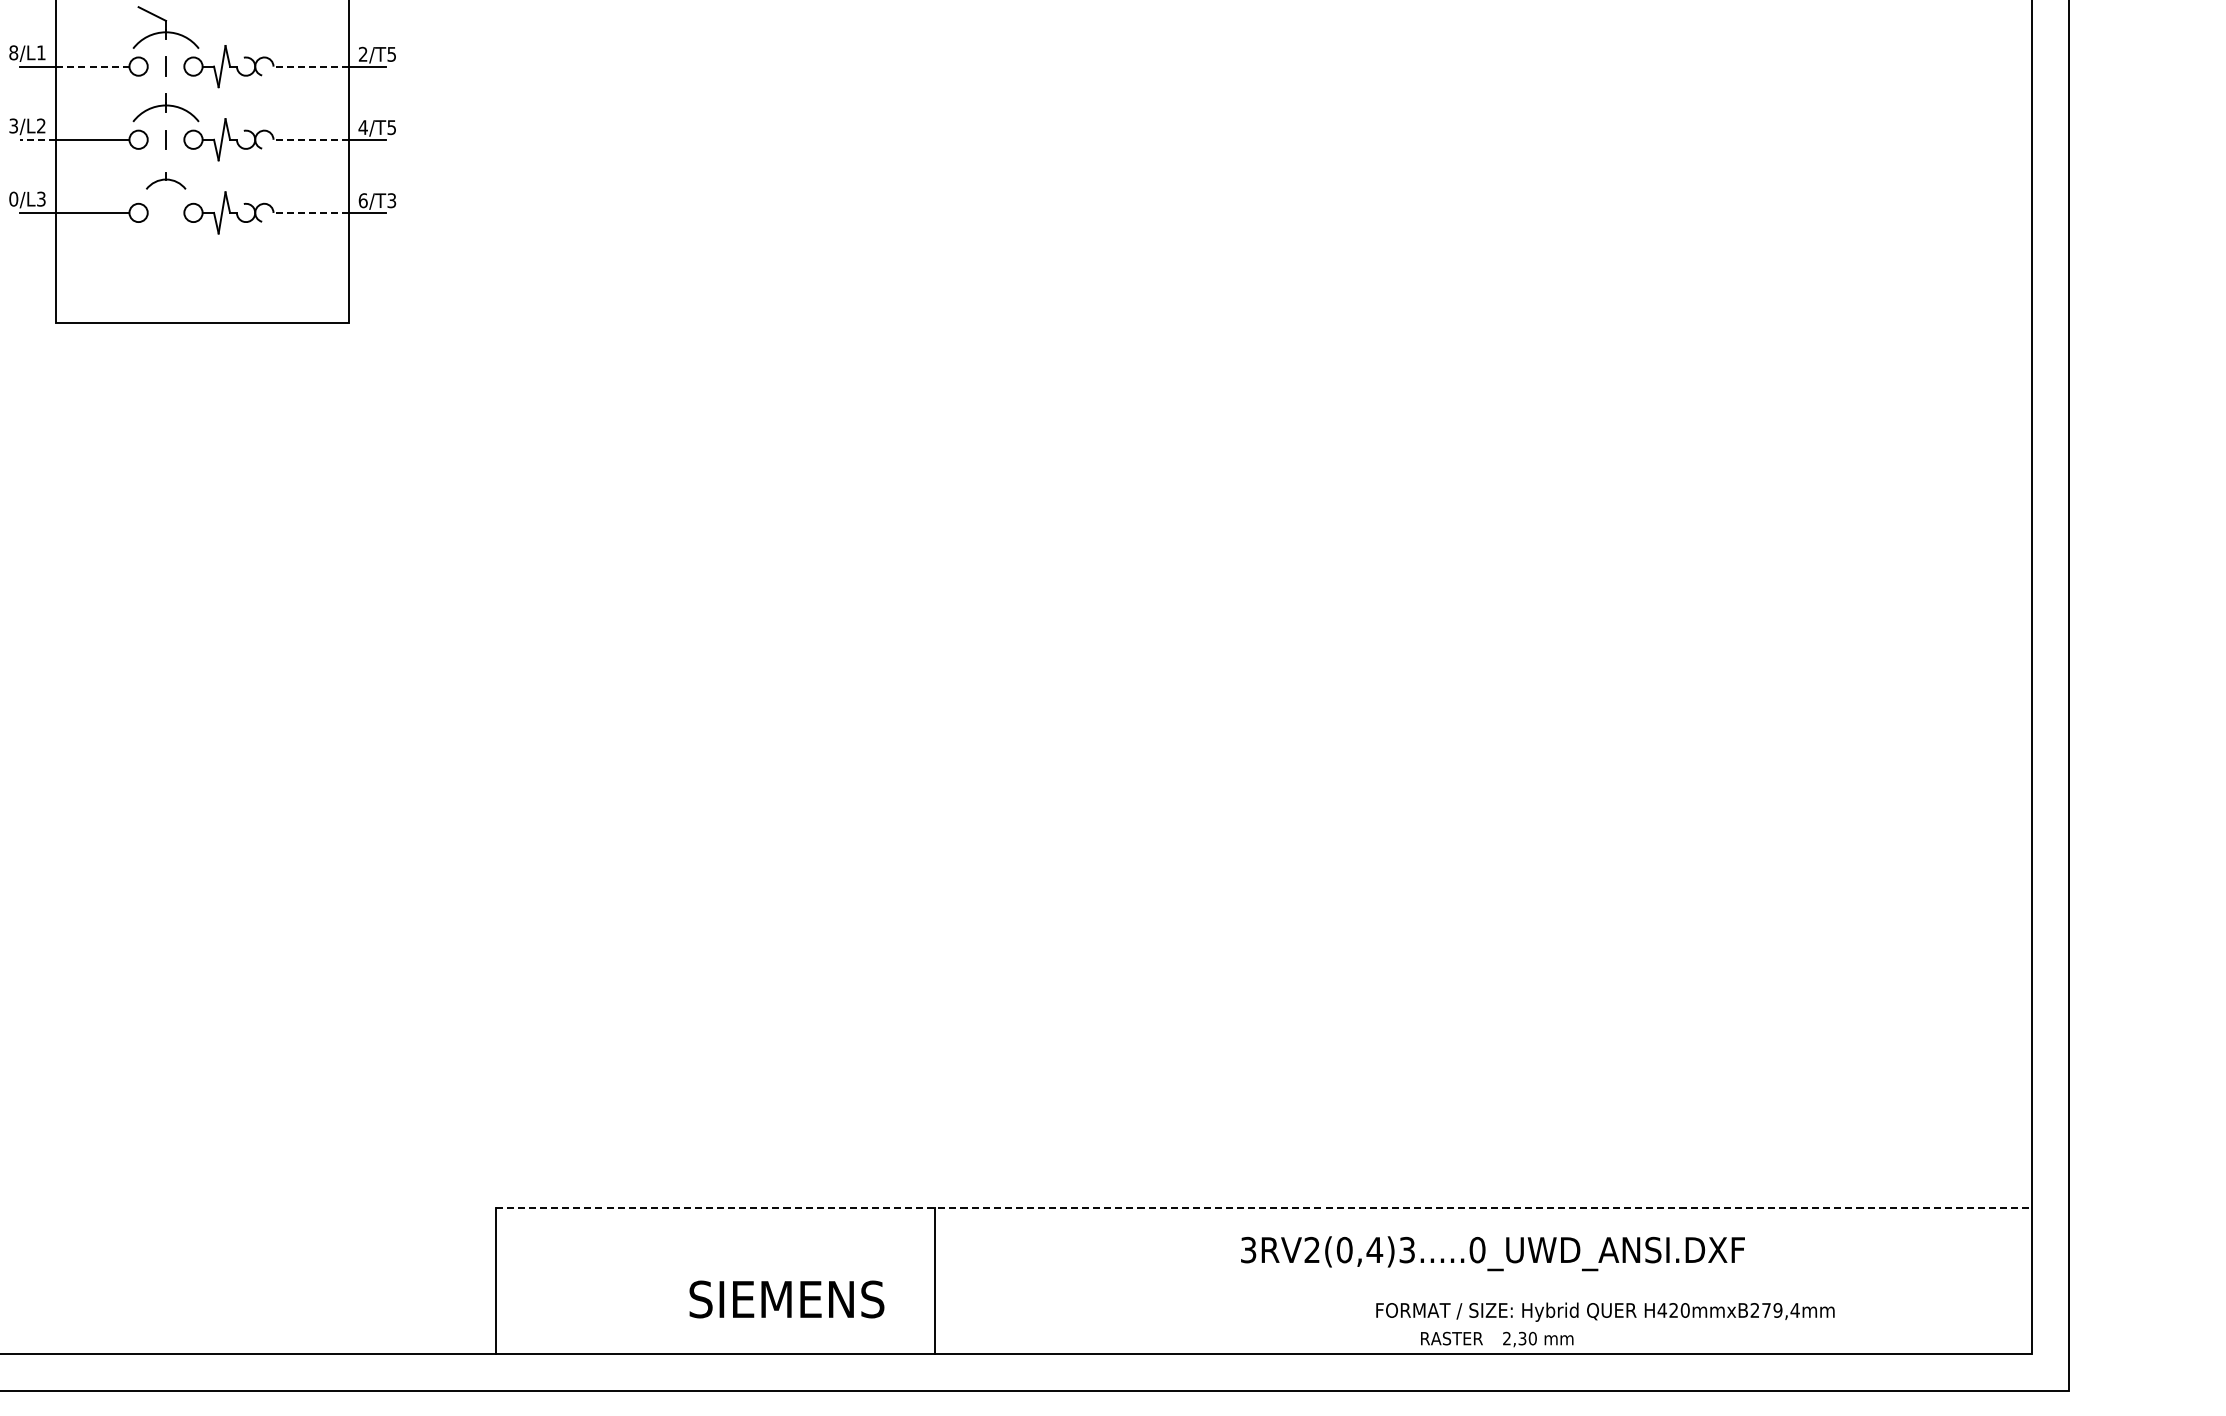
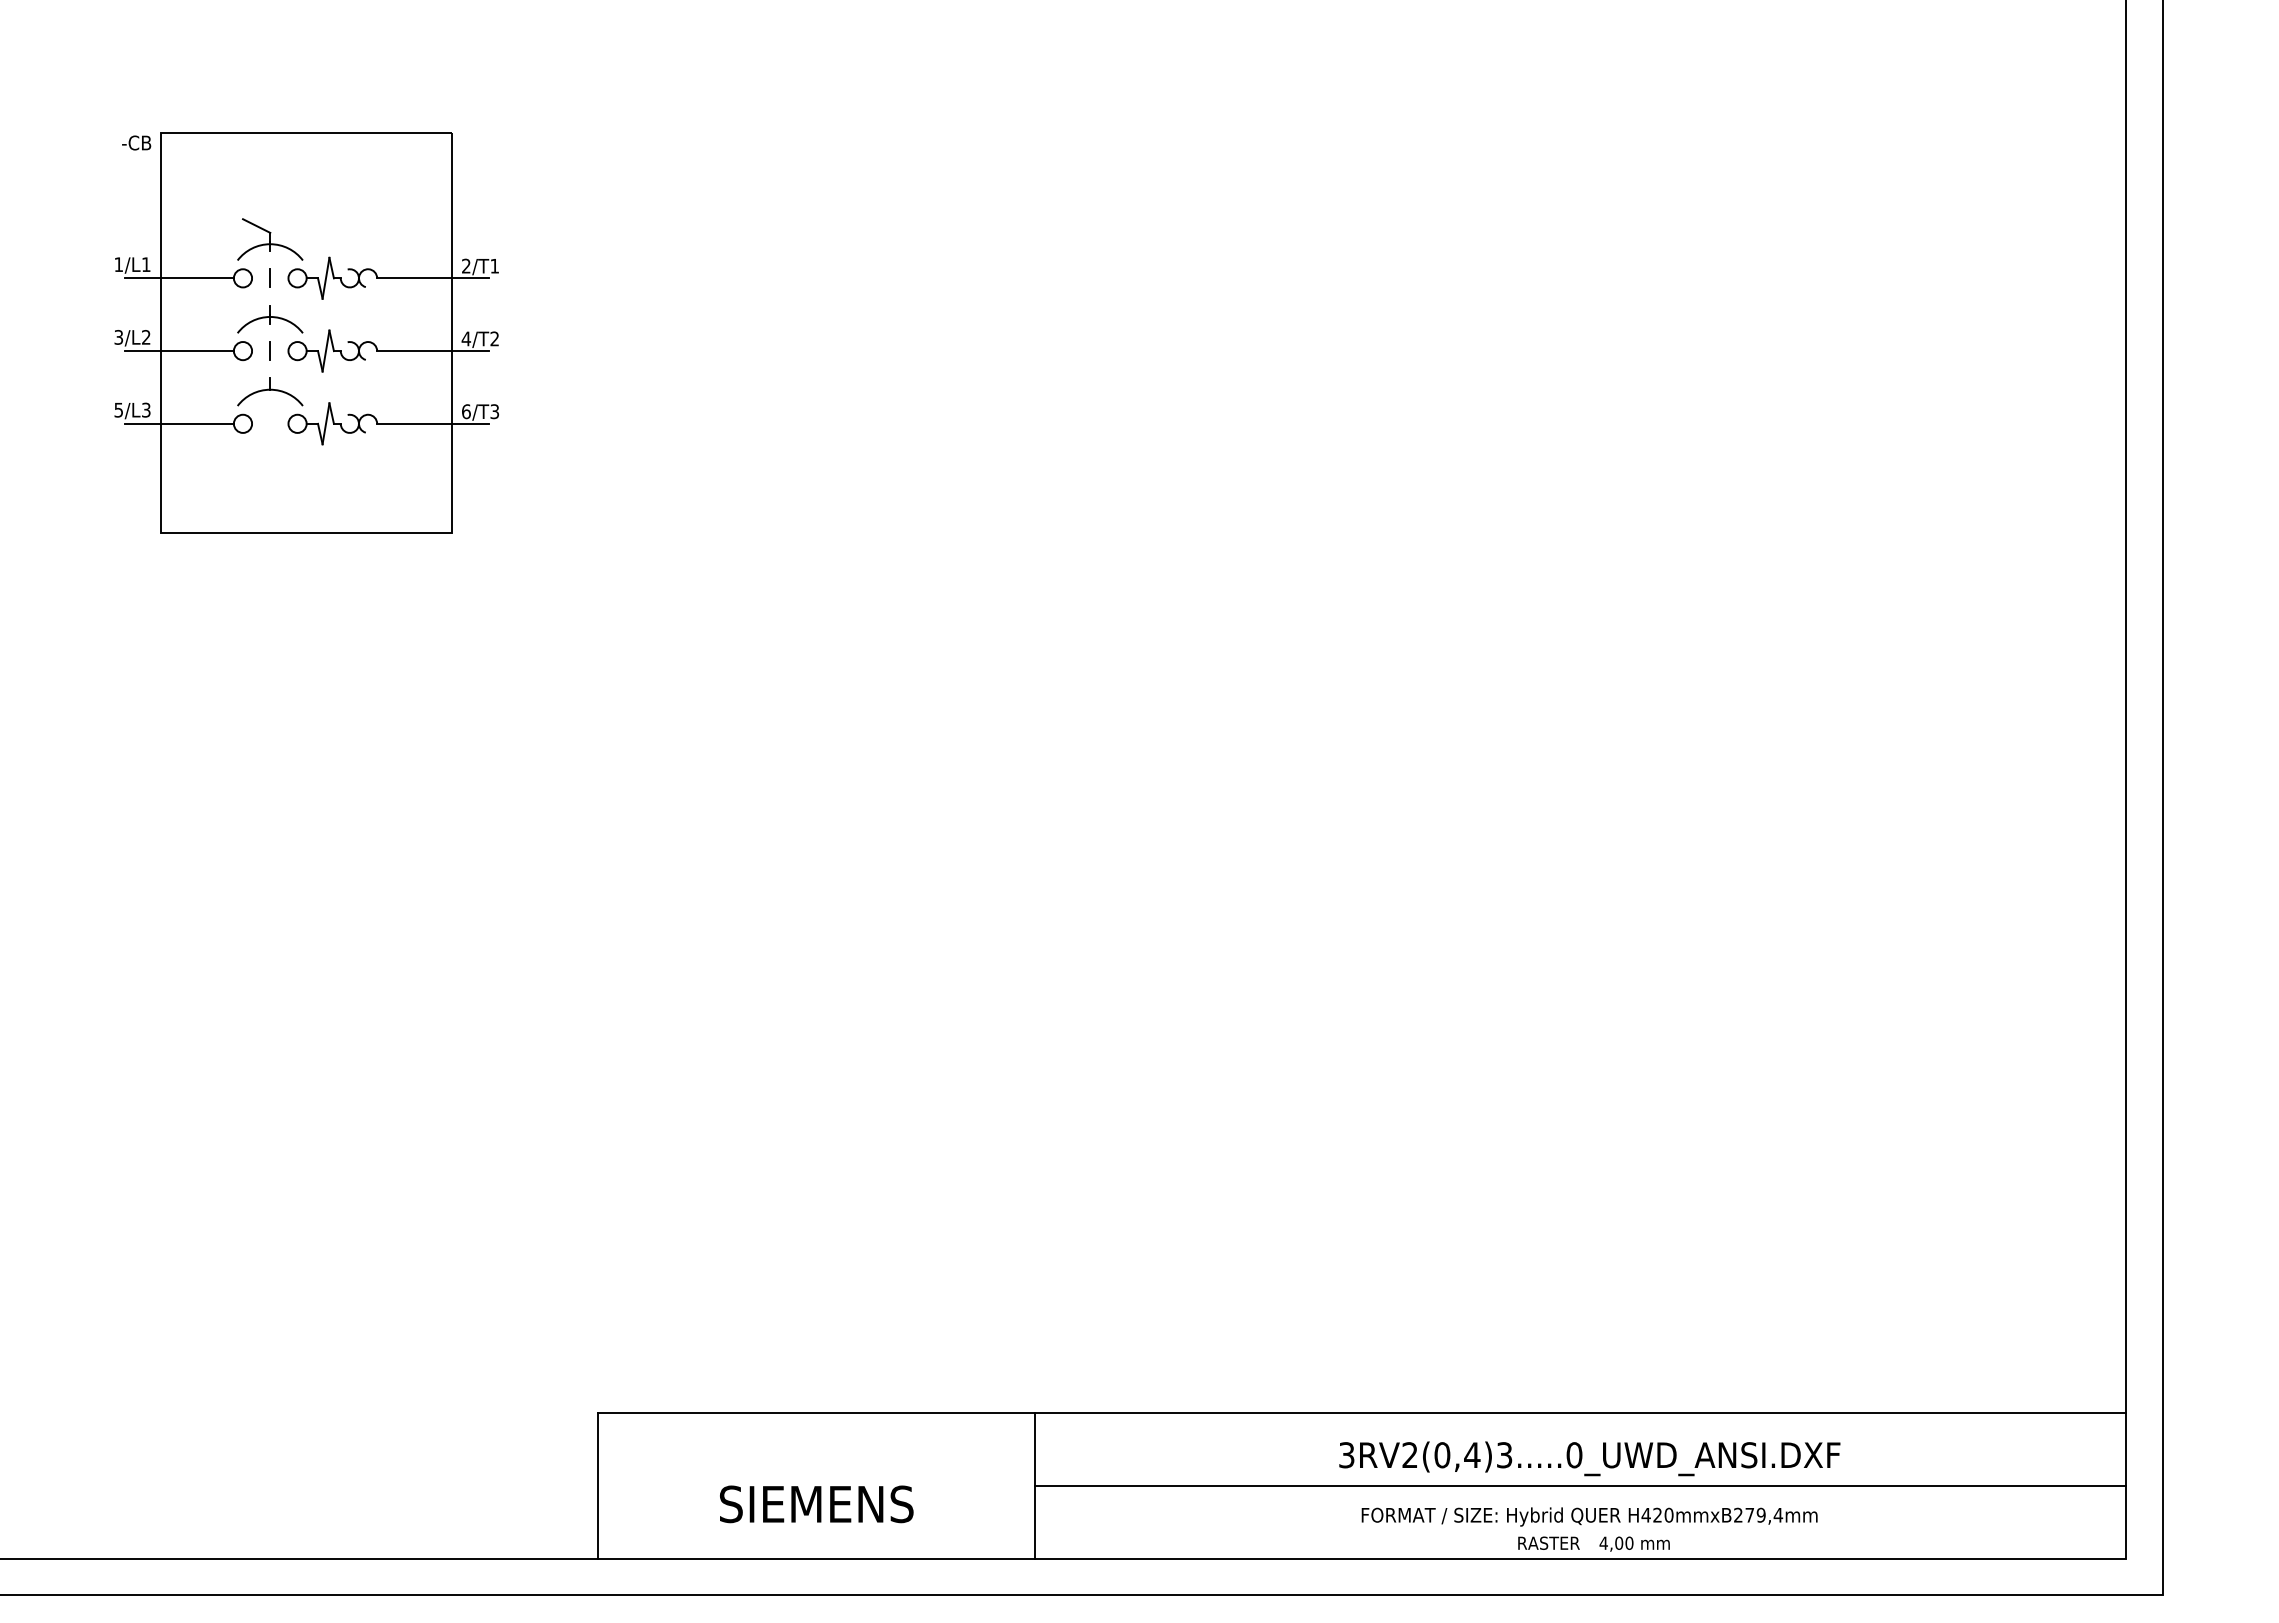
text: (13, 52) -> (118, 264), 8/L1 -> 1/L1
text: (391, 54) -> (494, 266), 2/T5 -> 2/T1
line: (93, 66) -> (198, 278), dashed -> solid
line: (311, 66) -> (414, 278), dashed -> solid
text: (391, 127) -> (494, 338), 4/T5 -> 4/T2
line: (37, 140) -> (142, 351), dashed -> solid
line: (311, 140) -> (414, 351), dashed -> solid
part: (166, 180) -> (270, 391), size x1.67
text: (13, 198) -> (118, 409), 0/L3 -> 5/L3
line: (311, 212) -> (414, 423), dashed -> solid
line: (1264, 1208) -> (1362, 1413), dashed -> solid
line: (1483, 1281) -> (1580, 1486), added
text: (786, 1299) -> (816, 1504), moved
text: (1605, 1311) -> (1589, 1516), moved
text: (1514, 1337) -> (1611, 1542), 2,30 -> 4,00

